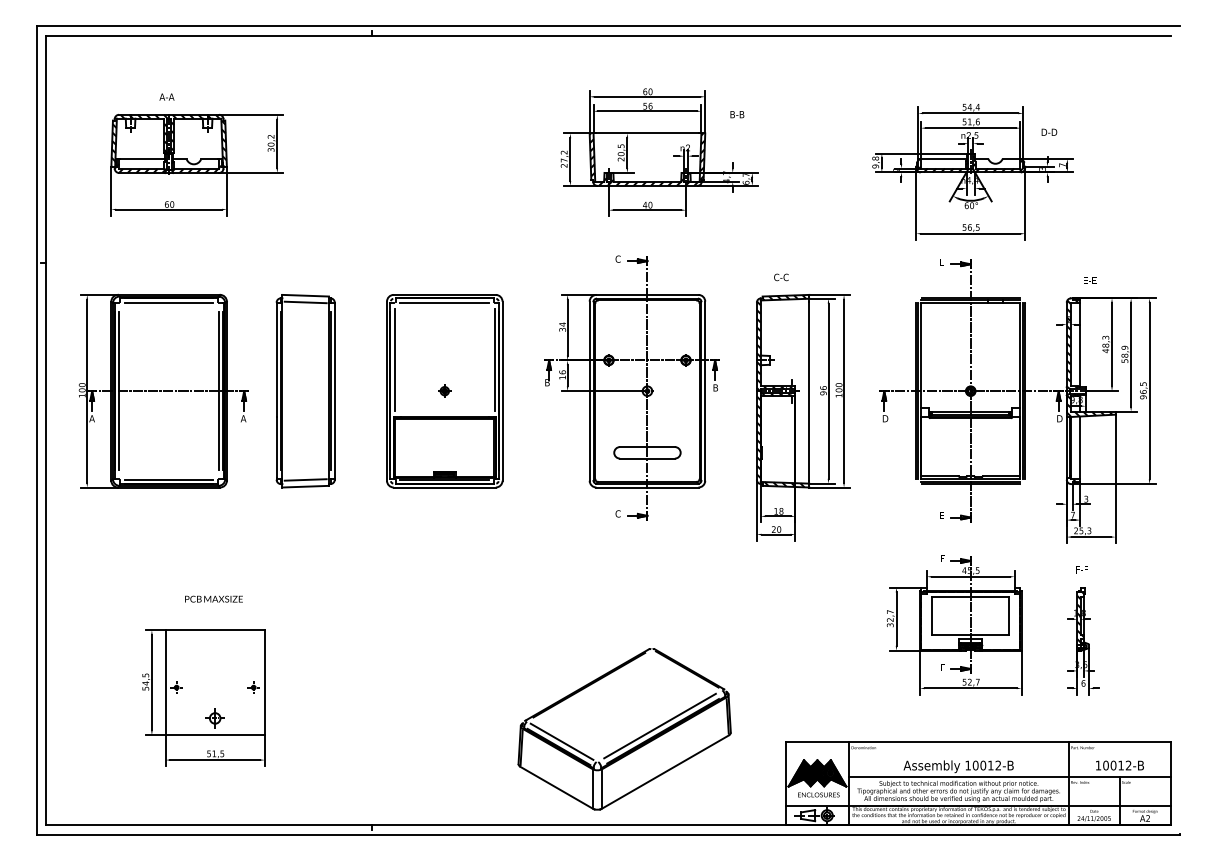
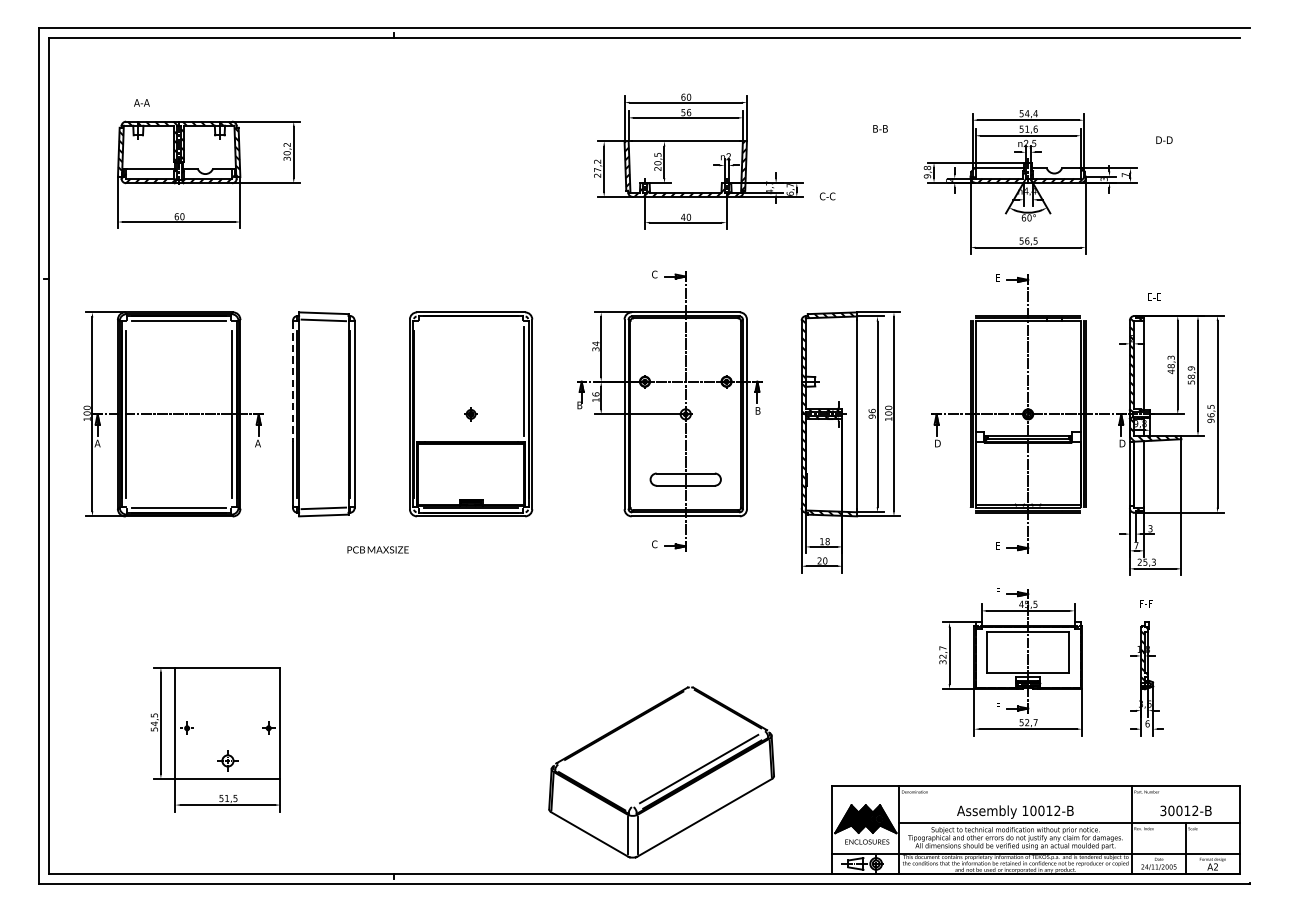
text: (166, 96) -> (141, 102), moved
text: (737, 114) -> (880, 128), moved
text: (1049, 131) -> (1164, 139), moved
text: (781, 277) -> (827, 196), moved
line: (444, 302) -> (470, 320), removed
line: (276, 360) -> (292, 381), solid -> dashed
line: (394, 360) -> (417, 381), removed
text: (213, 598) -> (377, 549), moved
line: (561, 741) -> (594, 785), removed
text: (1098, 765) -> (1163, 810), 10012-B -> 30012-B

